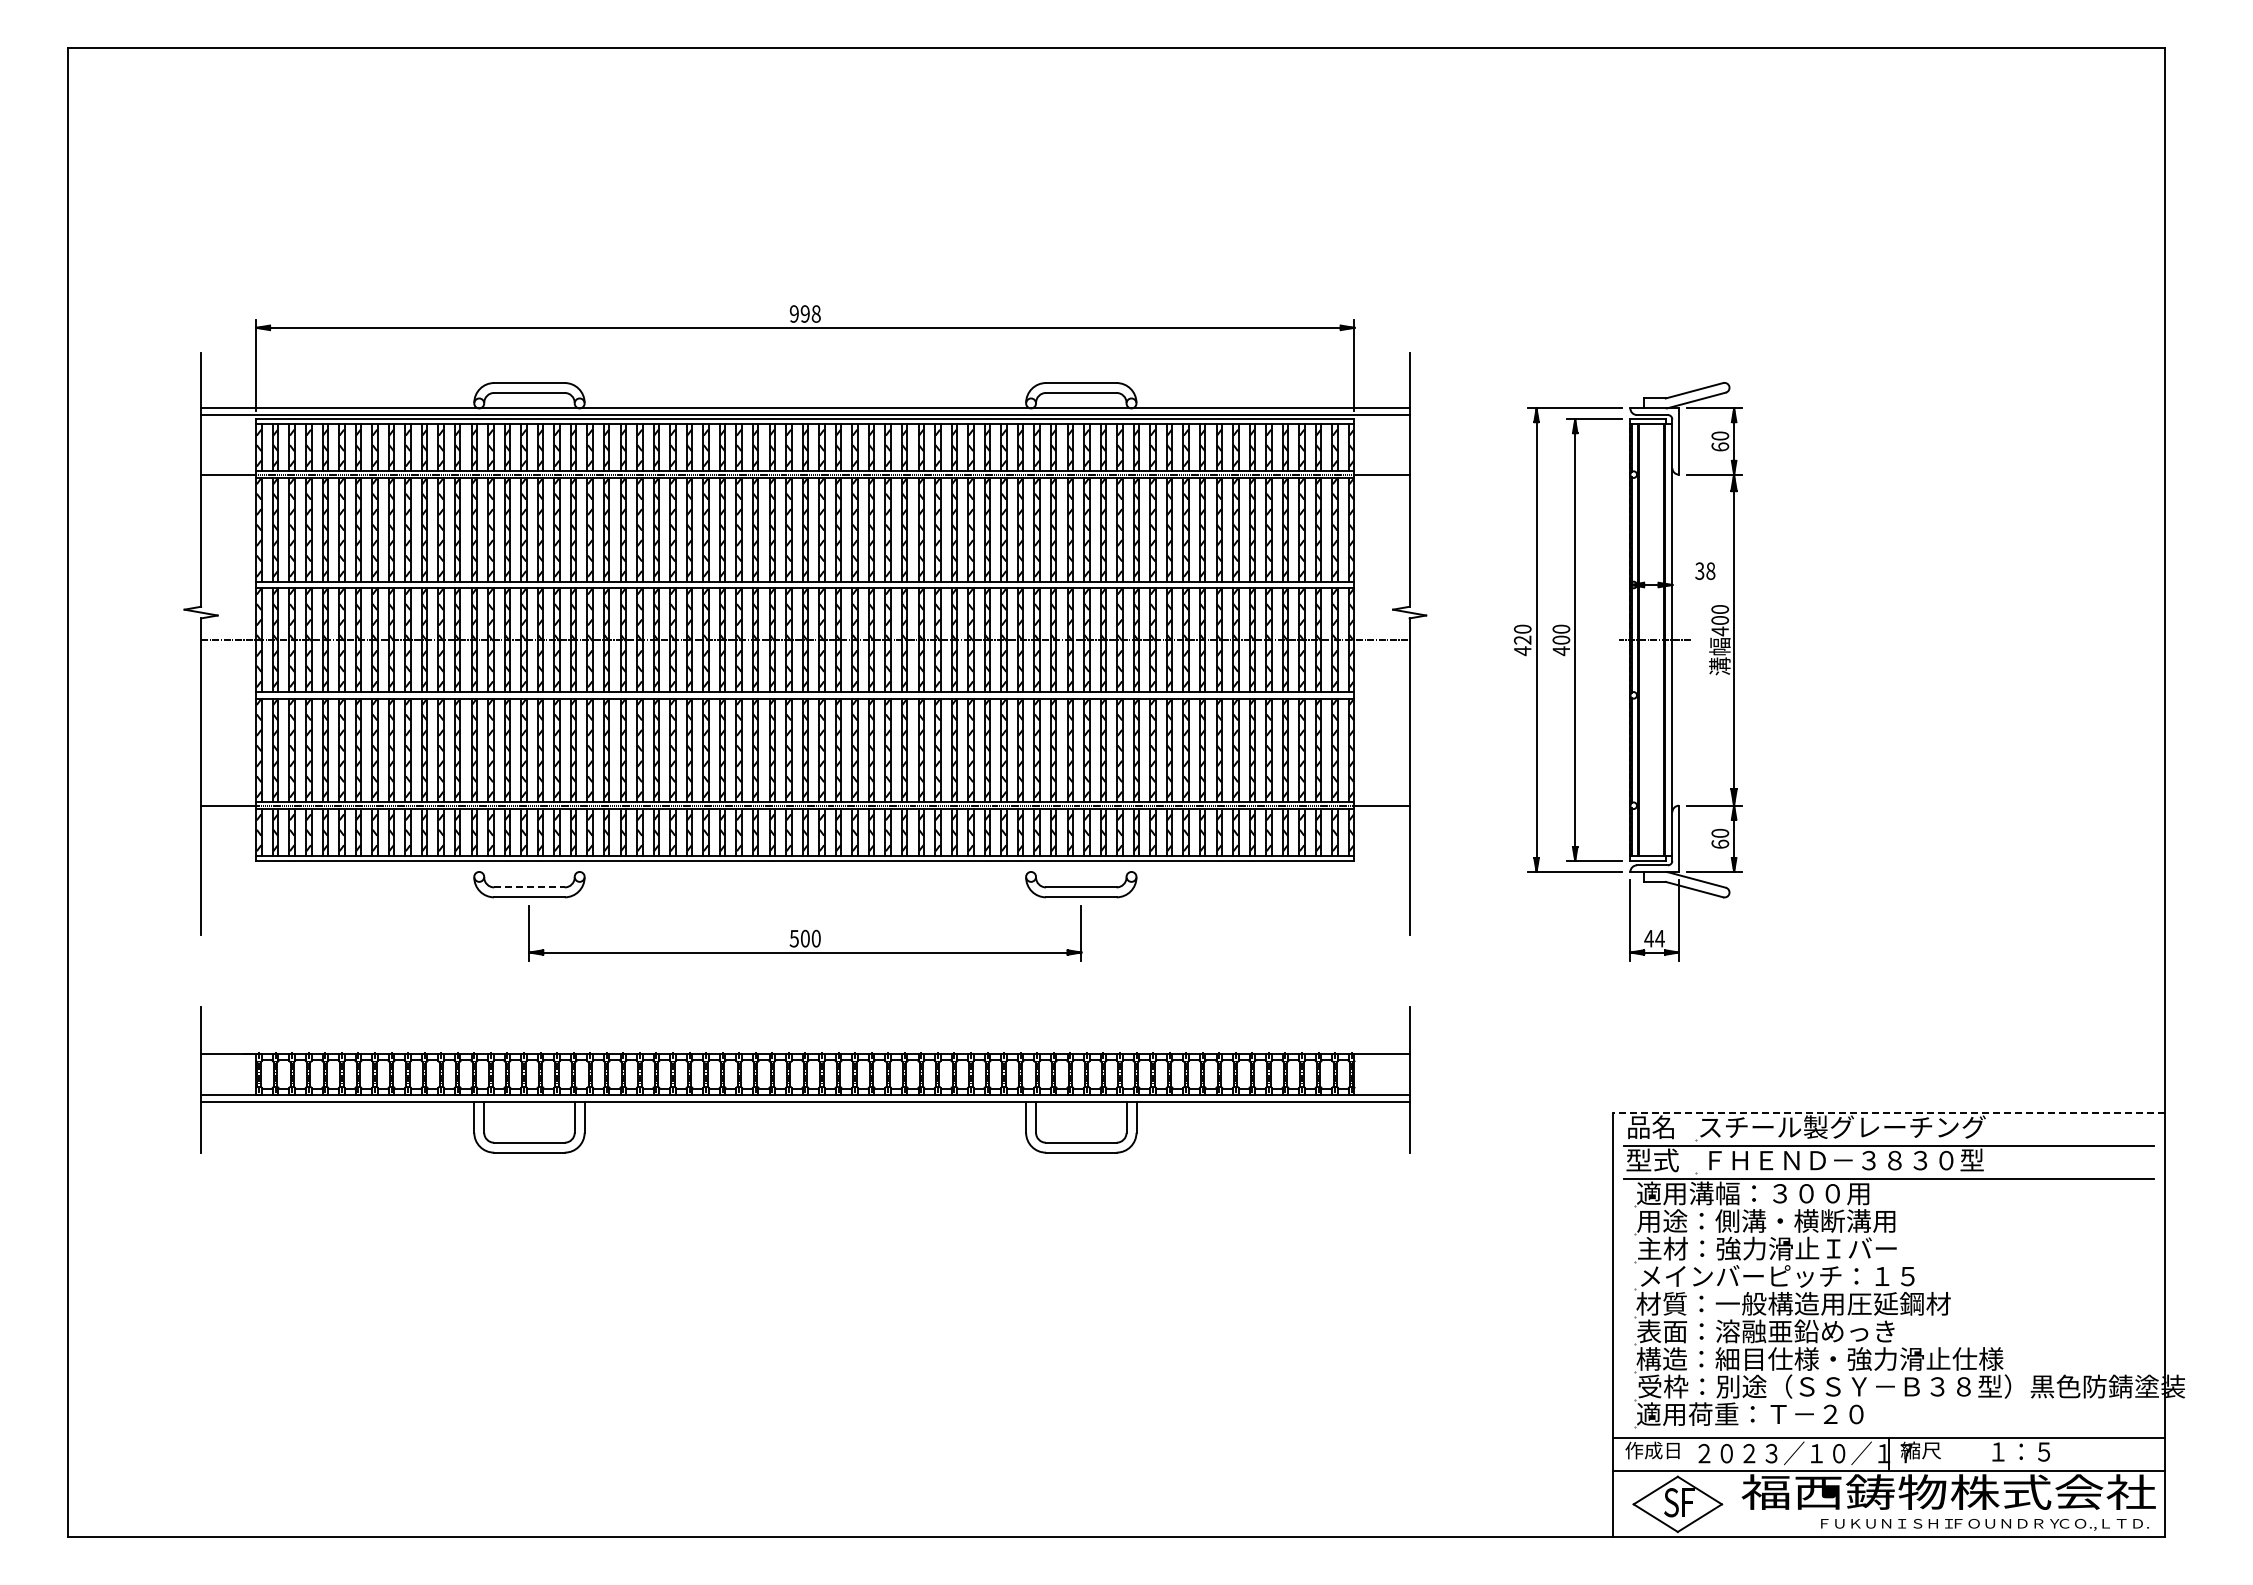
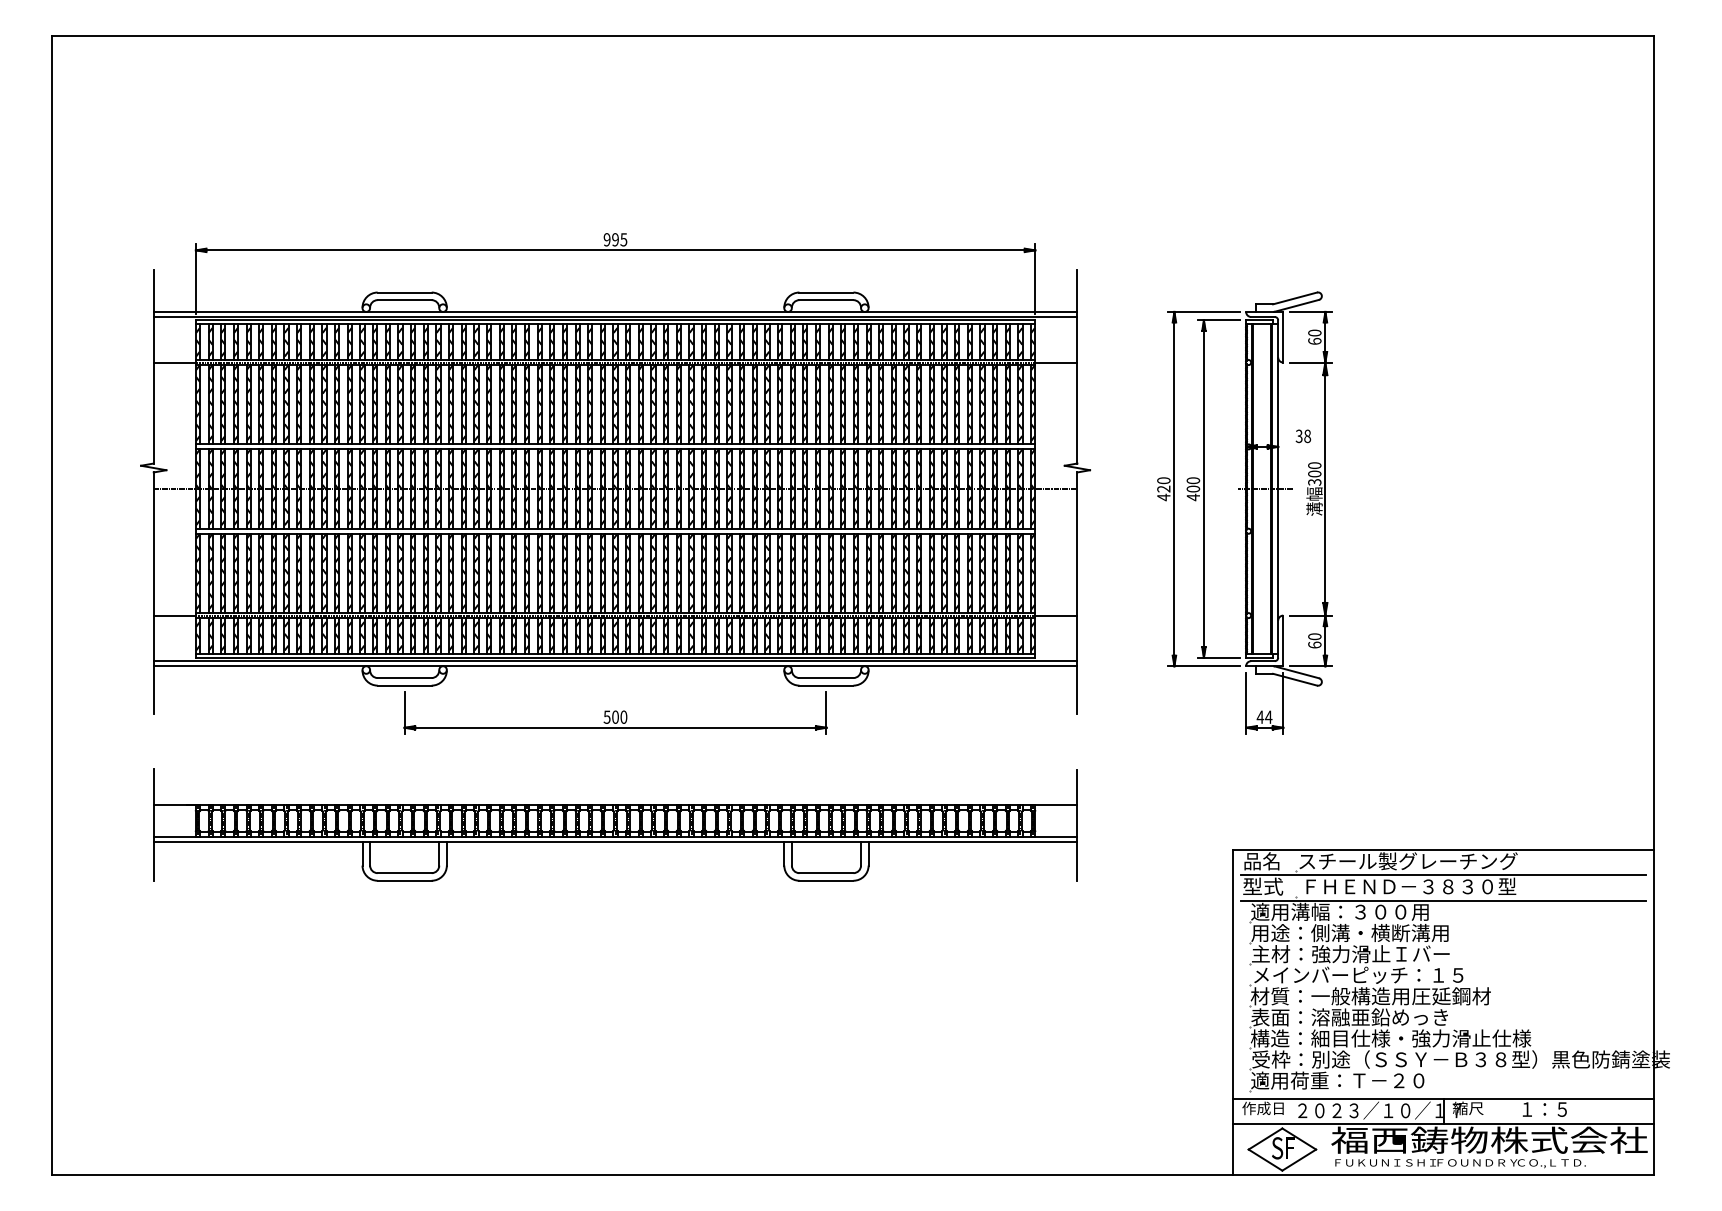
text: (815, 313) -> (623, 239), 998 -> 995
text: (1720, 631) -> (1314, 482), 400 -> 300
line: (805, 865) -> (615, 661), added
line: (805, 871) -> (615, 665), added
line: (529, 887) -> (404, 678), dashed -> solid
line: (1888, 1112) -> (1443, 850), dashed -> solid
text: (1984, 1524) -> (1460, 1163), moved

